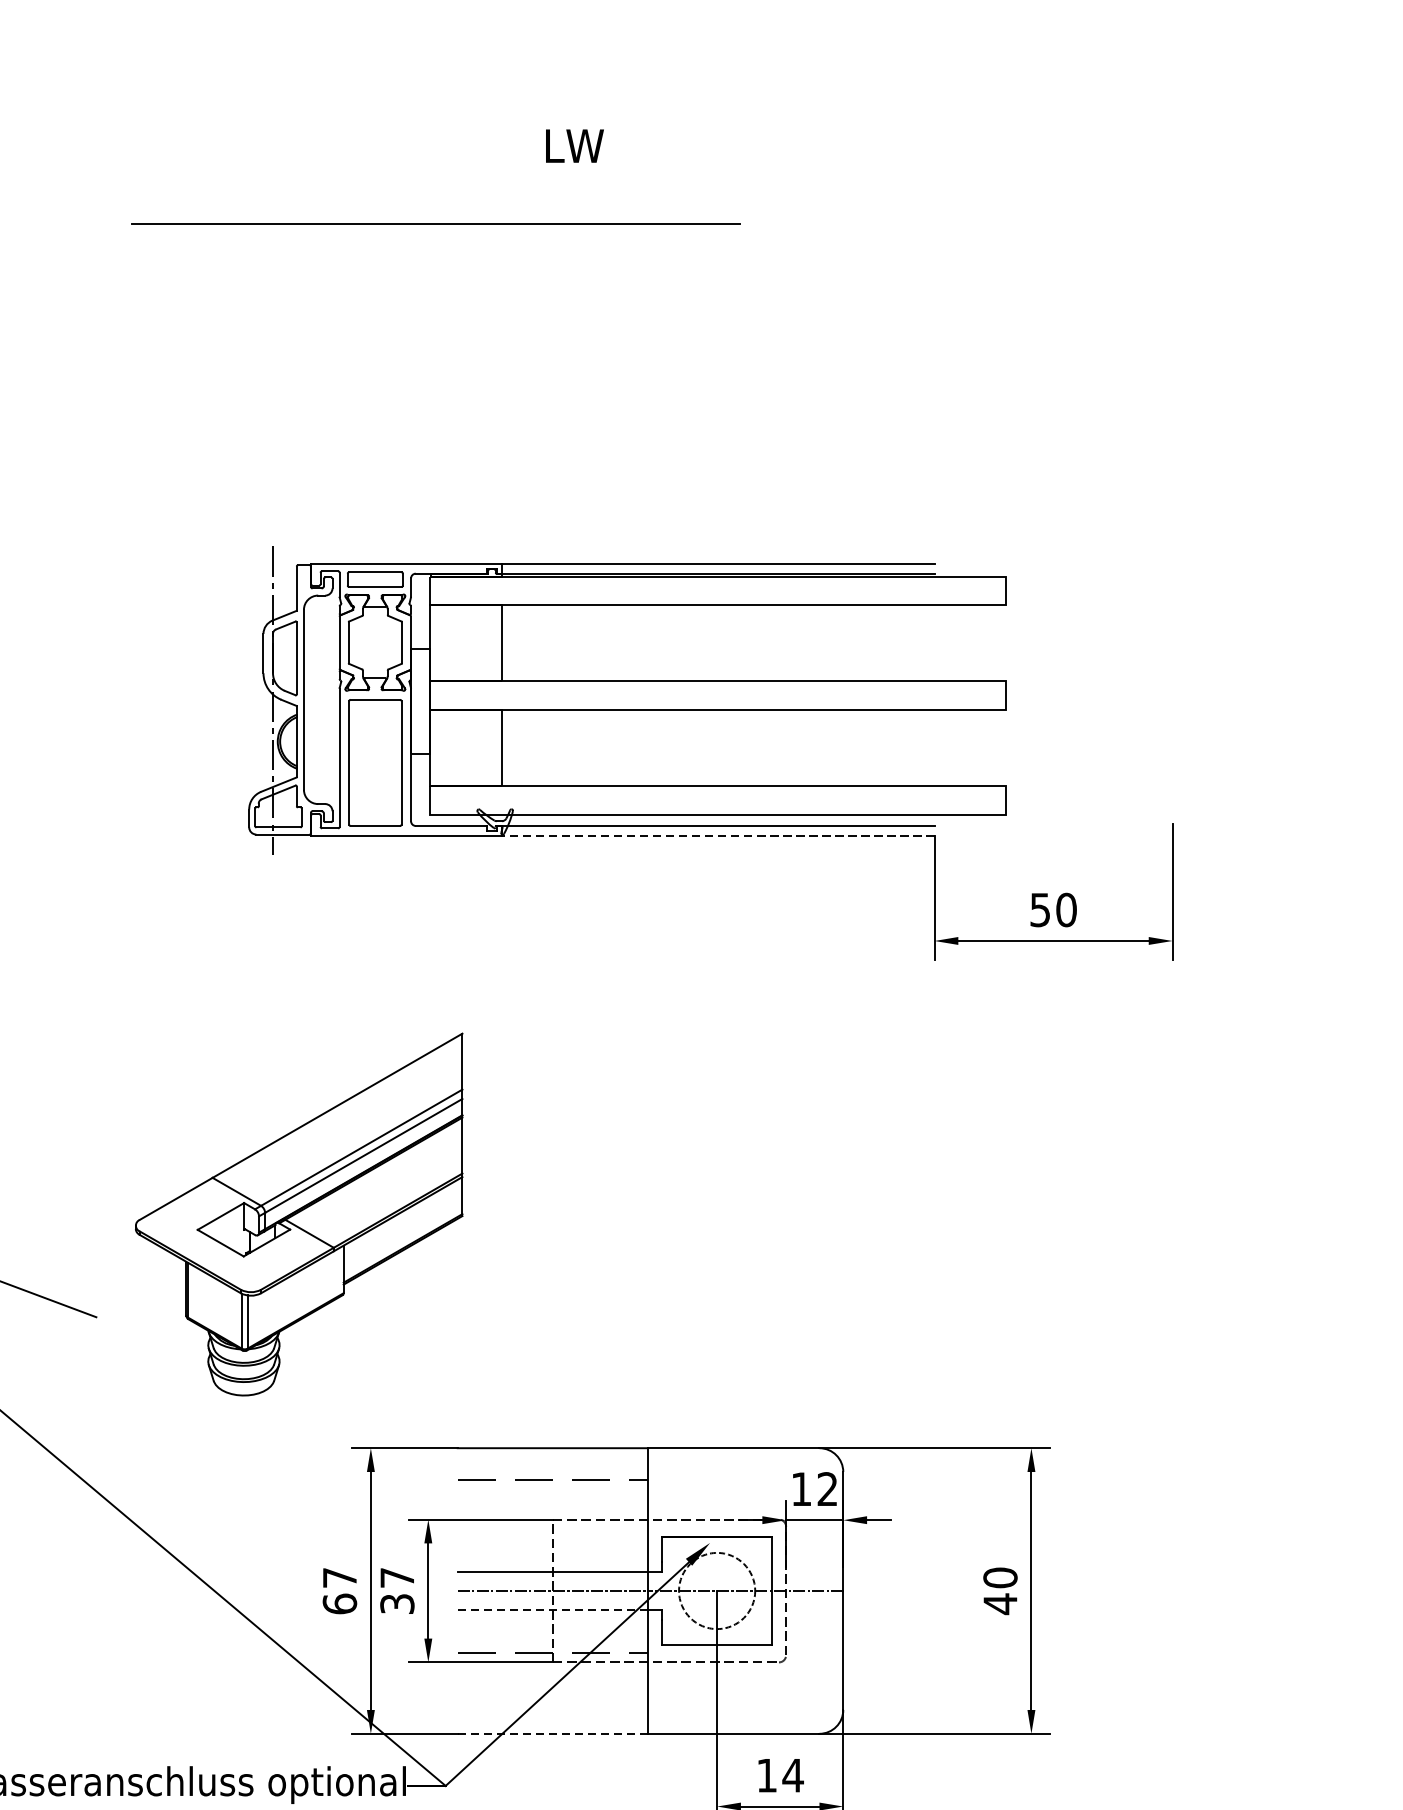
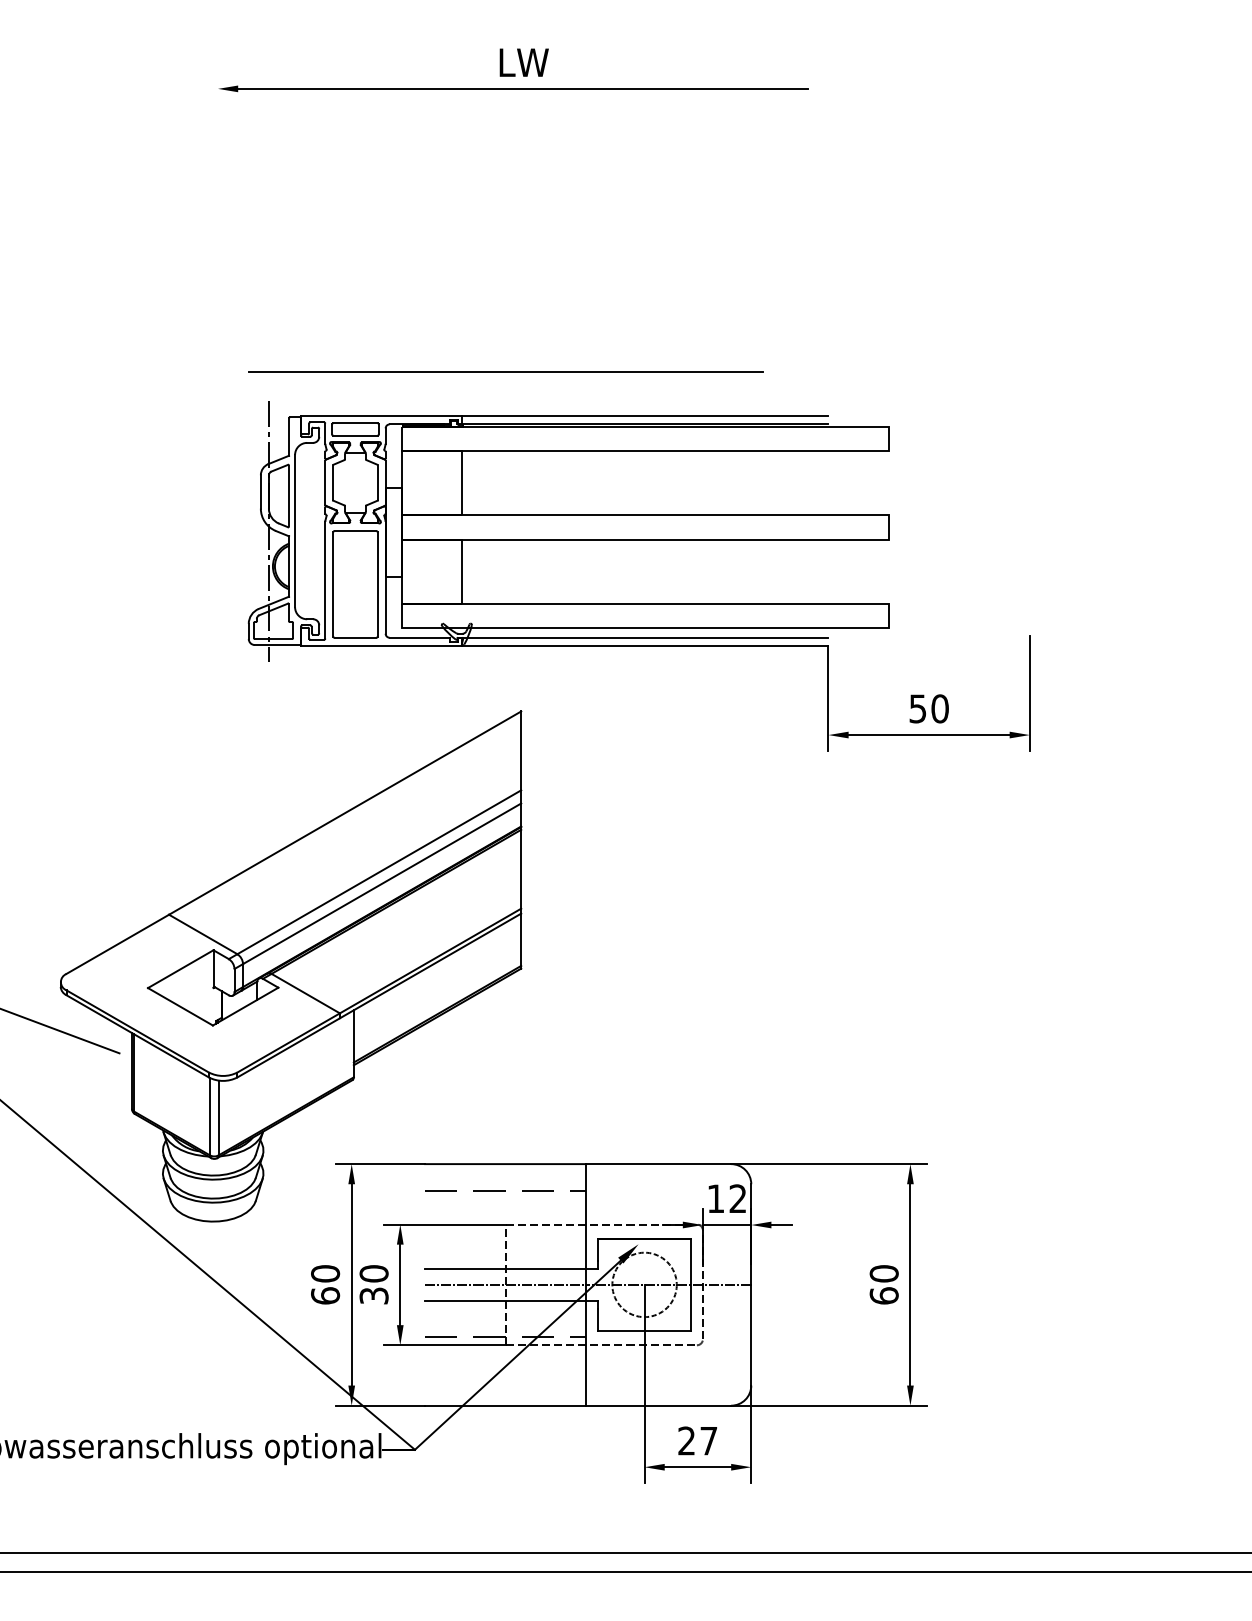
part: (562, 176) -> (513, 88), added
line: (435, 222) -> (505, 371), moved
line: (717, 835) -> (644, 645), dashed -> solid
part: (298, 1214) -> (290, 966), size x1.67
text: (339, 1577) -> (325, 1273), 67 -> 60
text: (396, 1577) -> (373, 1273), 37 -> 30
text: (999, 1603) -> (883, 1295), 40 -> 60
line: (552, 1610) -> (505, 1301), dashed -> solid
line: (552, 1733) -> (505, 1405), dashed -> solid
text: (780, 1774) -> (698, 1440), 14 -> 27

